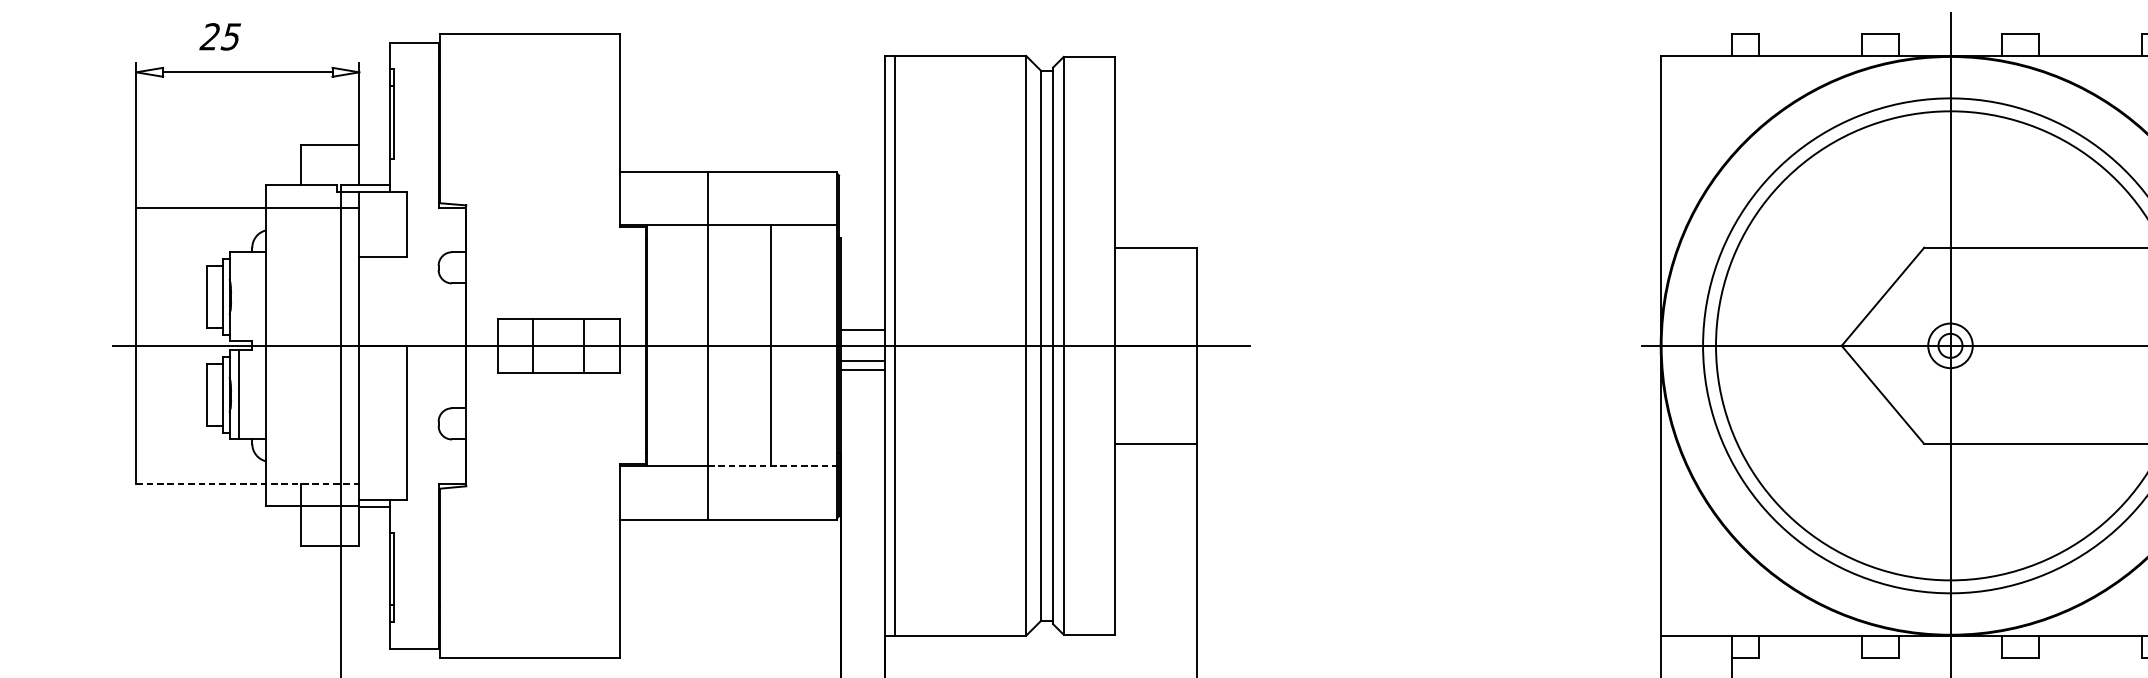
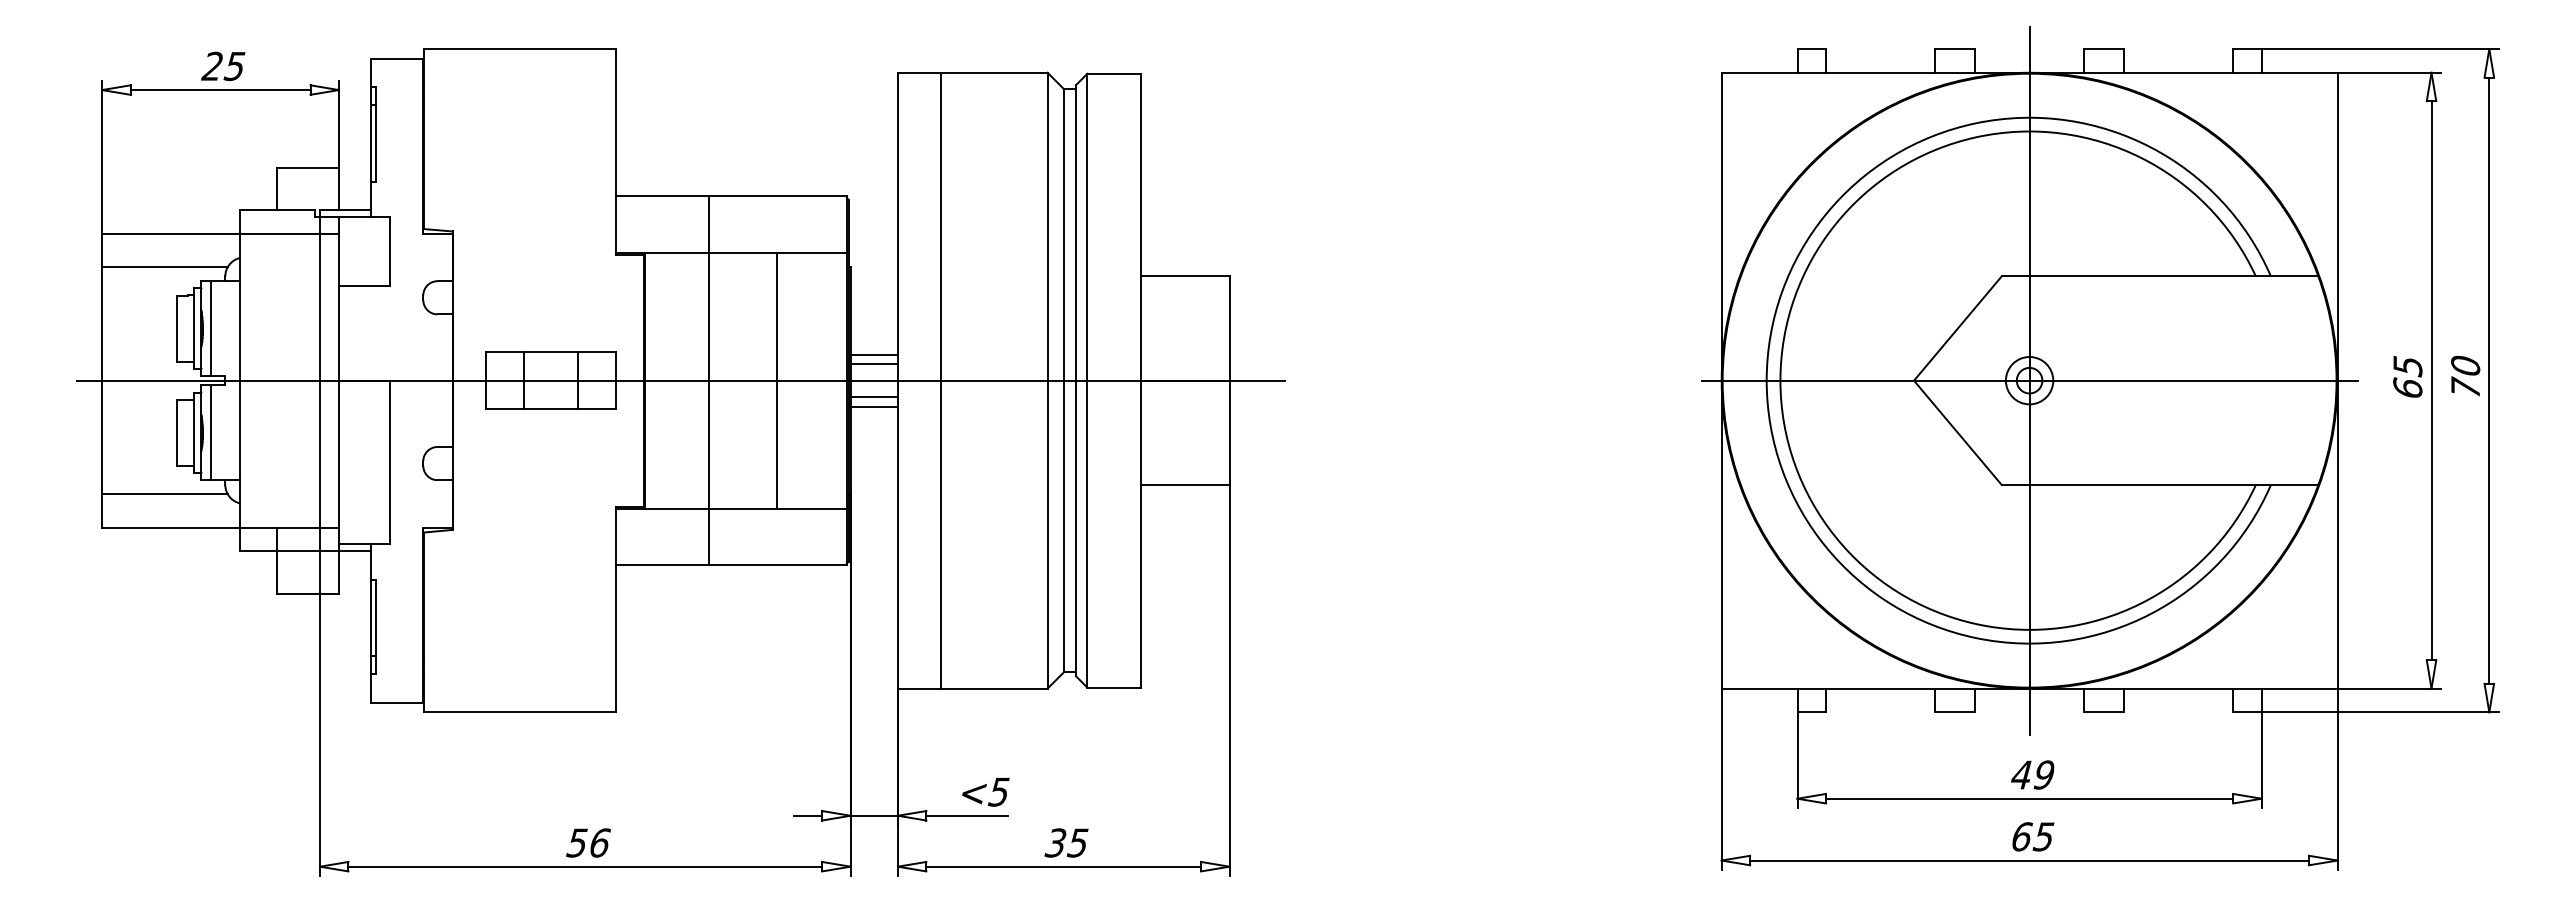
text: (220, 36) -> (223, 66), moved
line: (195, 239) -> (164, 267), added
line: (238, 296) -> (210, 328), added
line: (862, 321) -> (873, 354), added
line: (895, 345) -> (940, 380), moved
line: (195, 452) -> (164, 494), added
line: (772, 466) -> (778, 508), dashed -> solid
line: (248, 484) -> (221, 527), dashed -> solid

